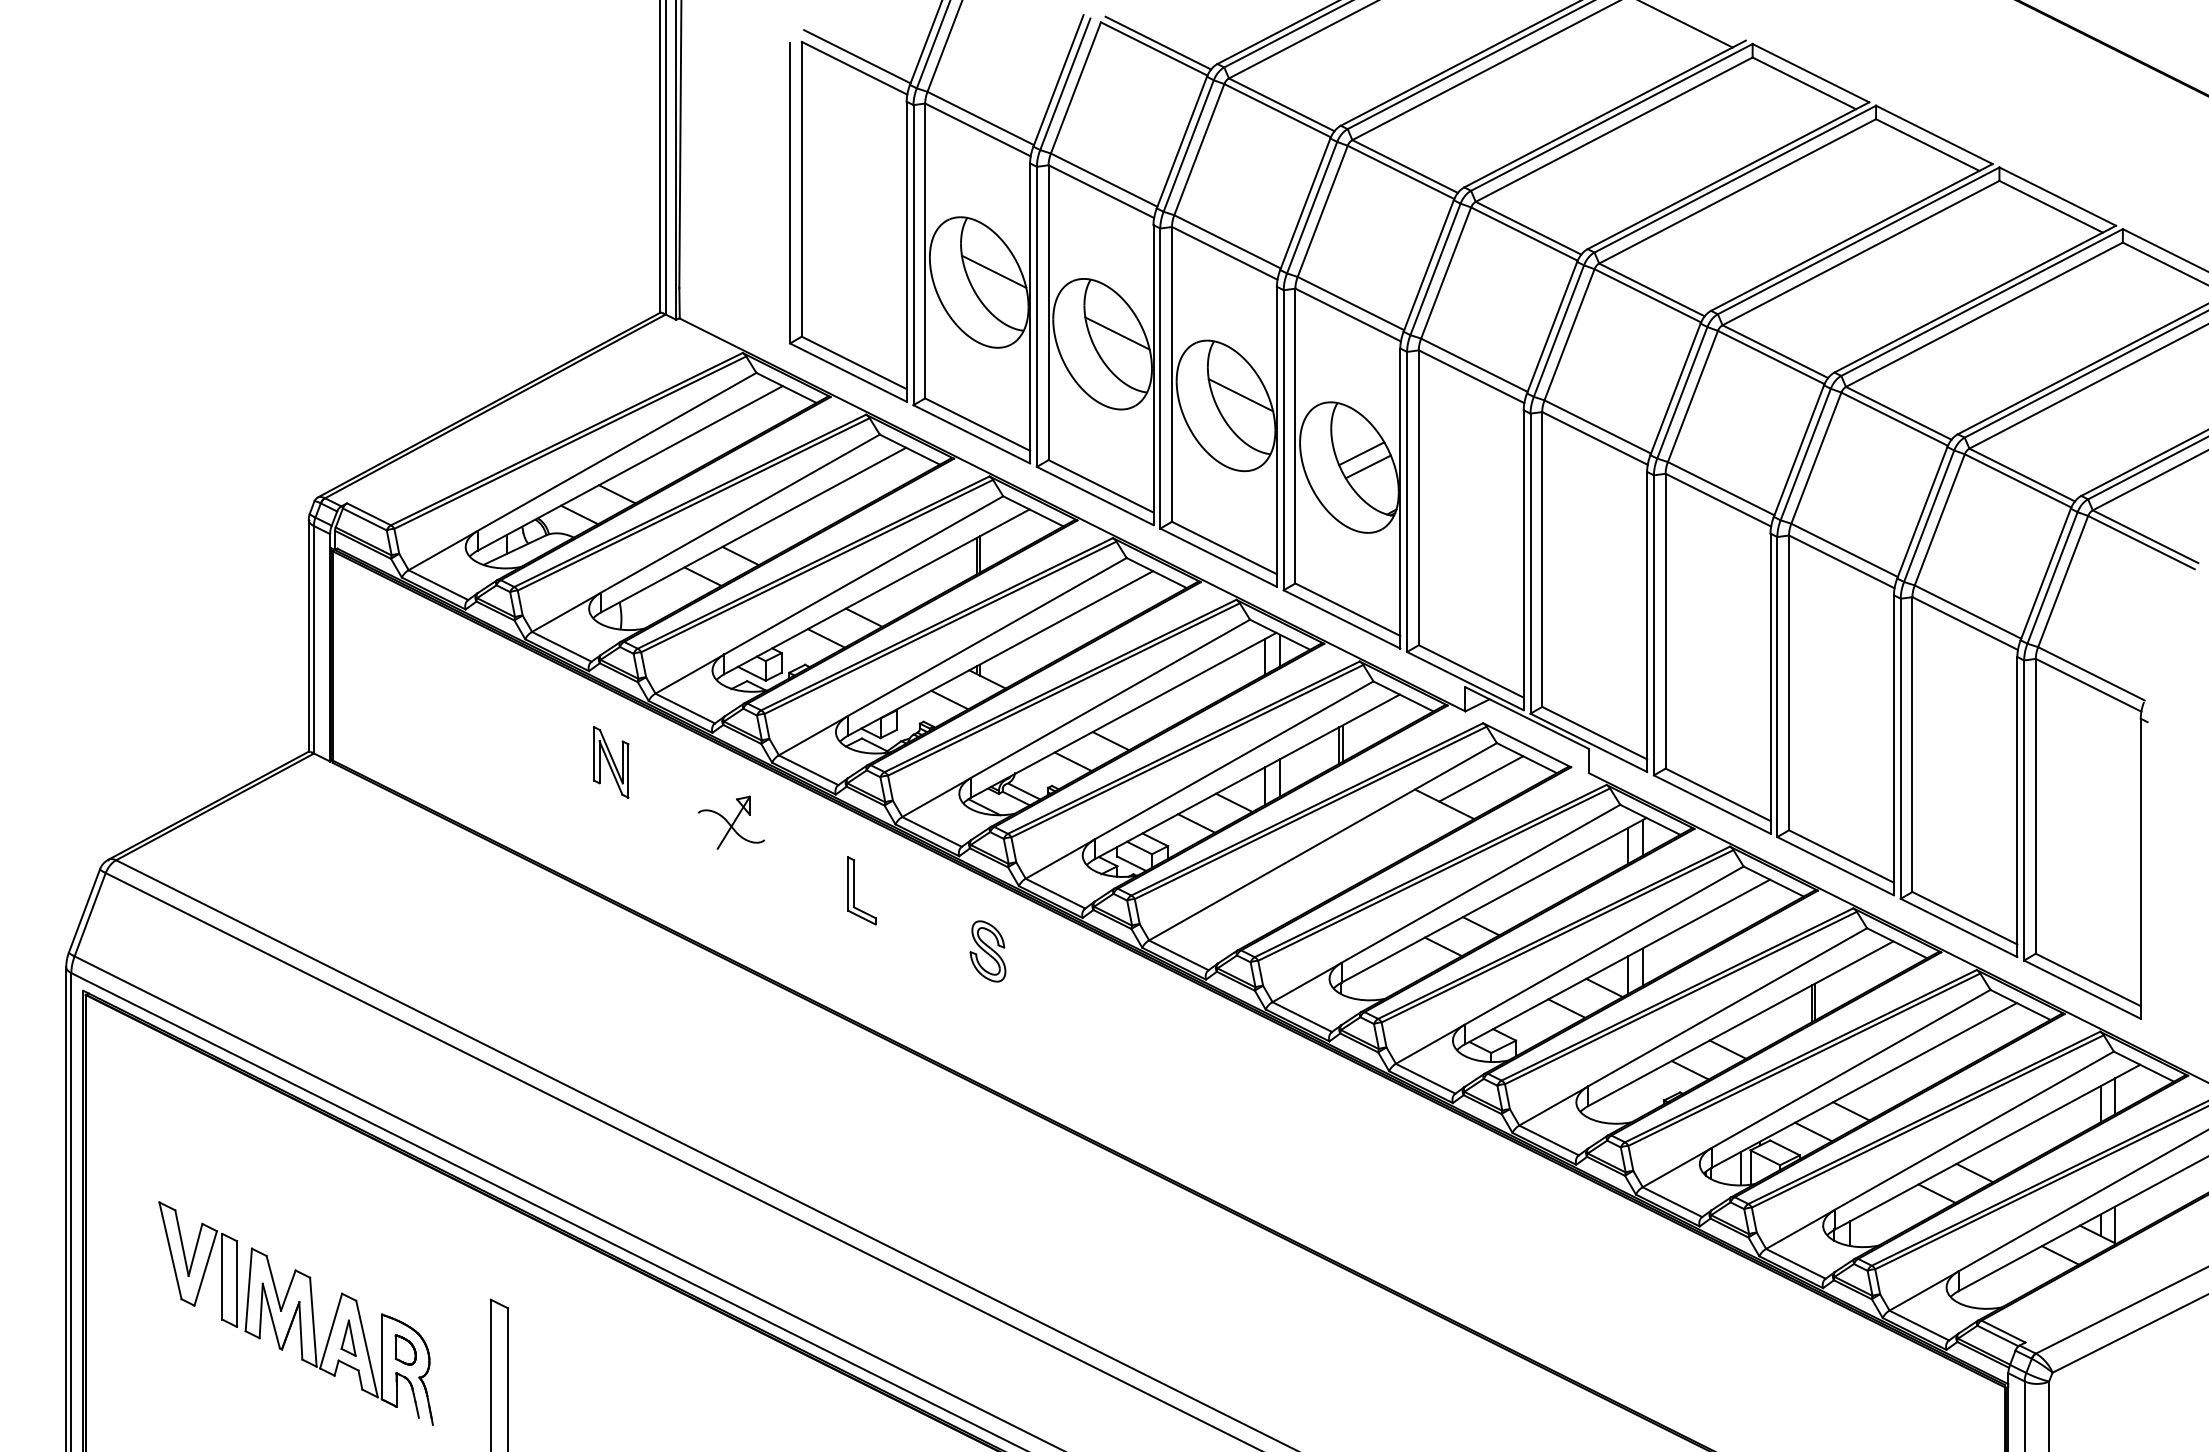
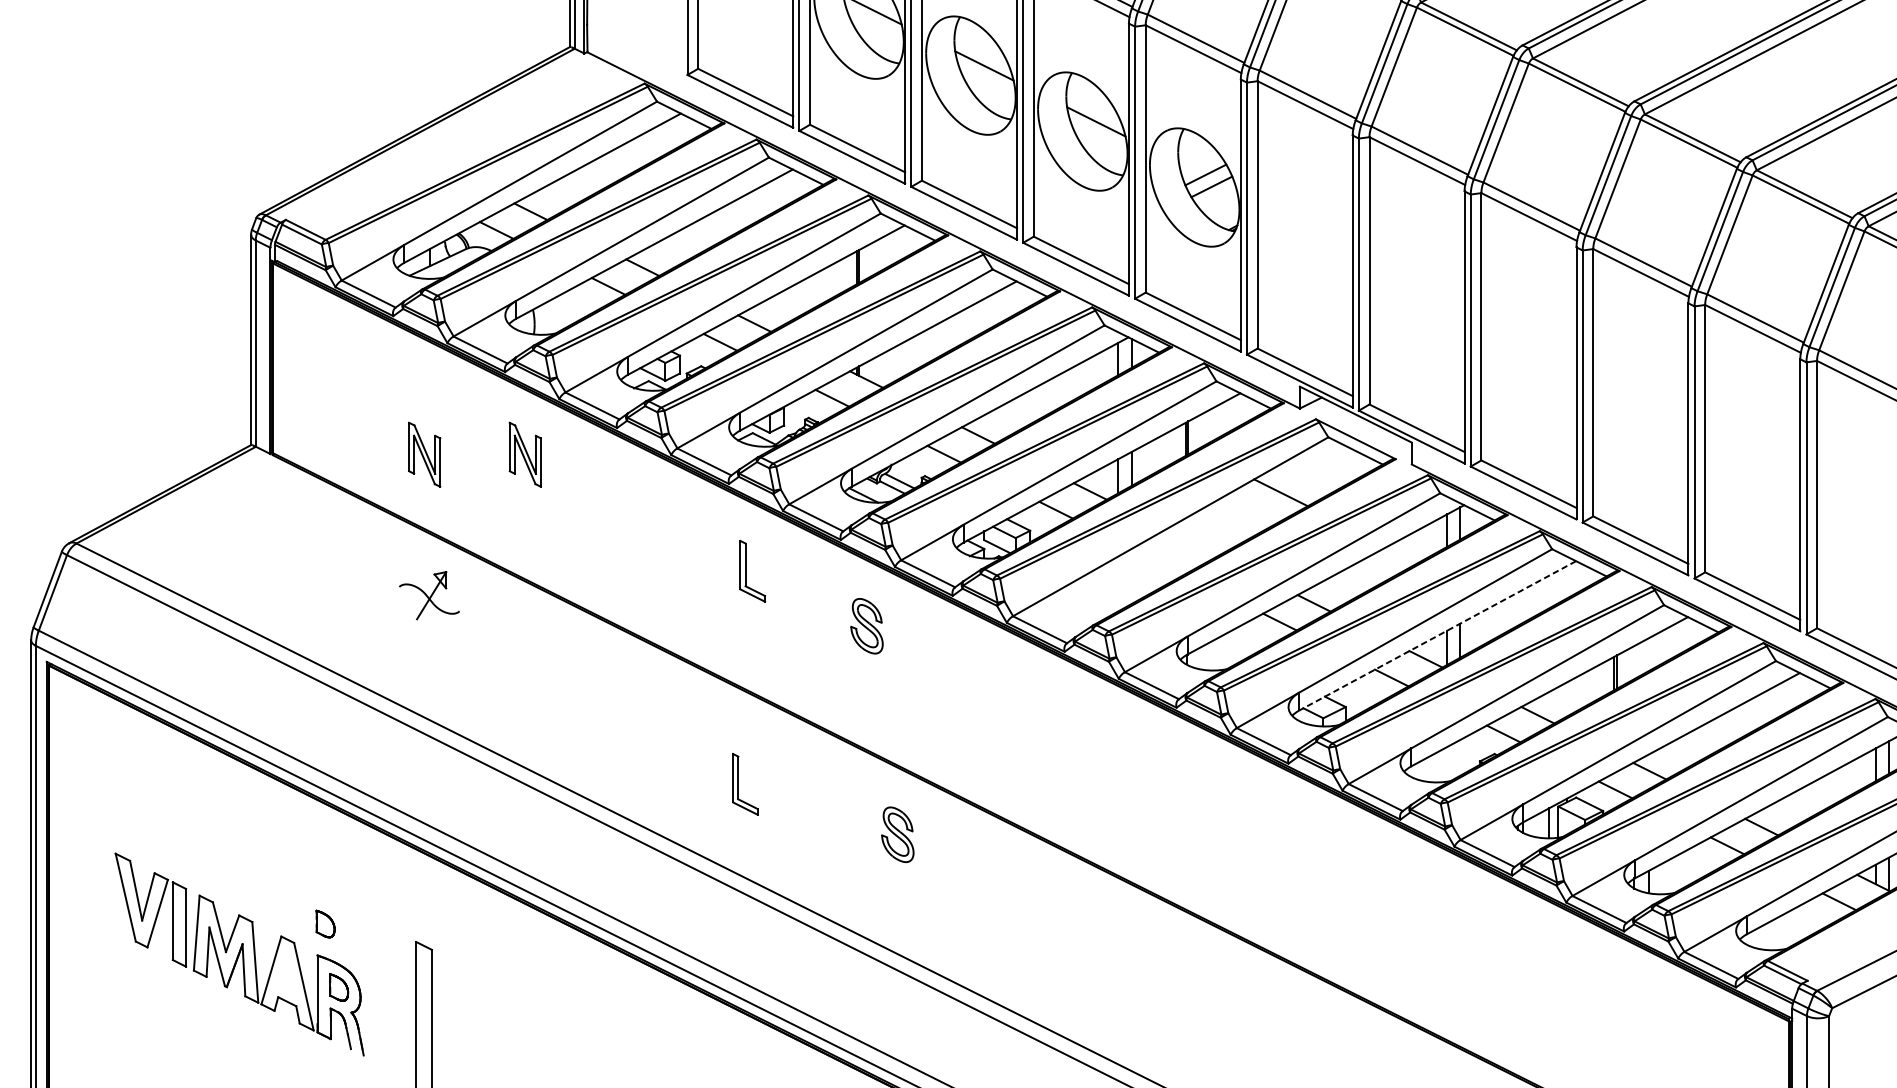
part: (500, 762) -> (424, 454), added
line: (1481, 778) -> (1314, 469), removed
part: (731, 822) -> (429, 595), moved
line: (1617, 962) -> (1437, 636), solid -> dashed
part: (846, 1125) -> (738, 784), added
part: (1021, 1181) -> (897, 834), added
part: (390, 1279) -> (325, 923), added
part: (348, 1337) -> (287, 976), removed

